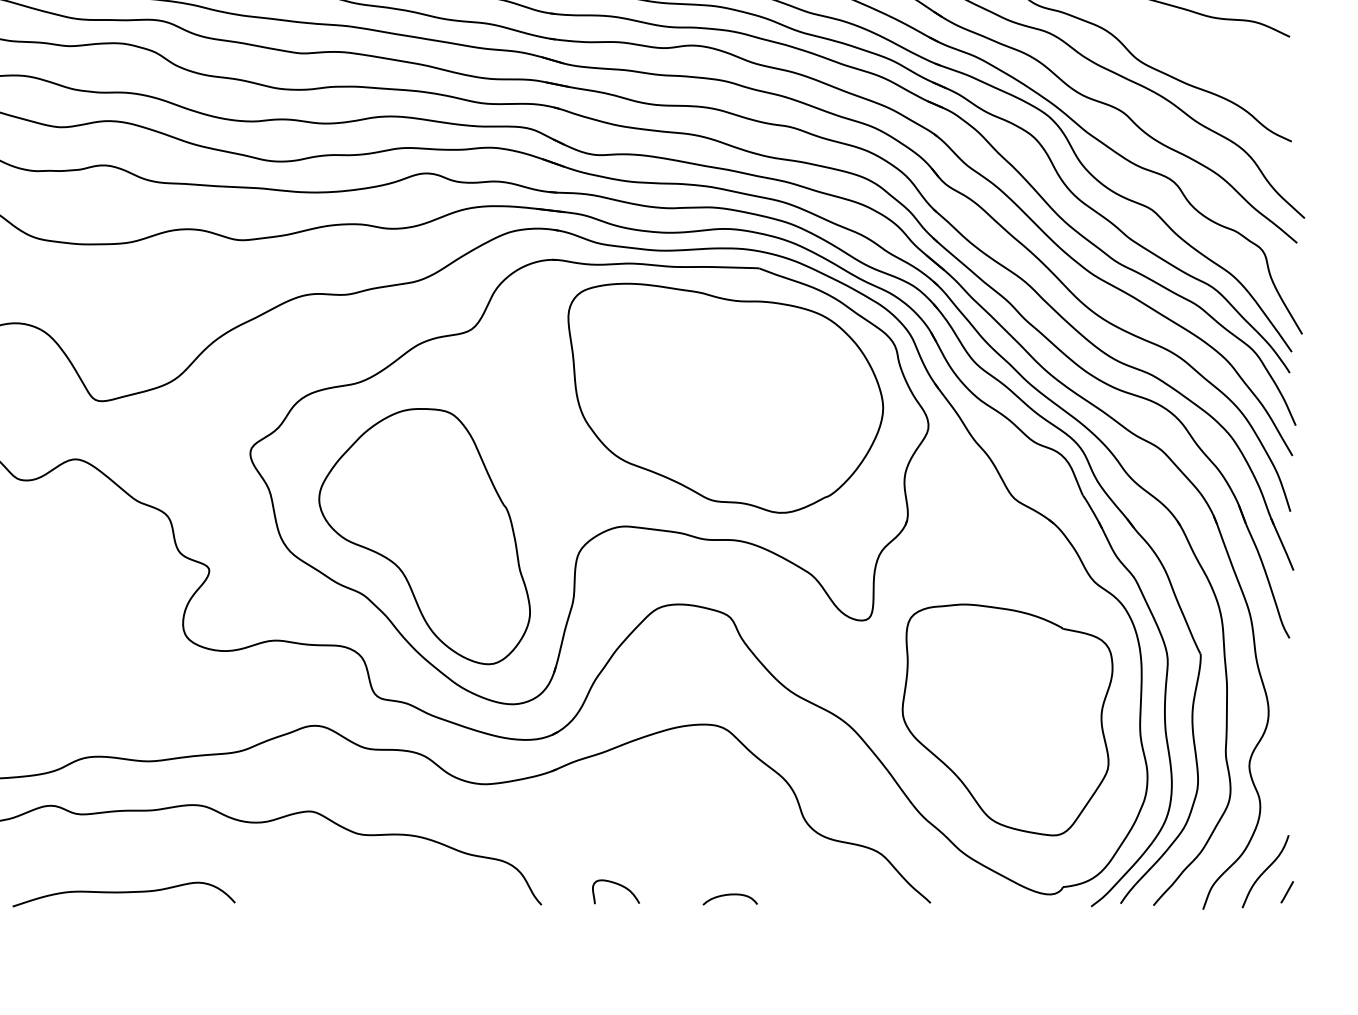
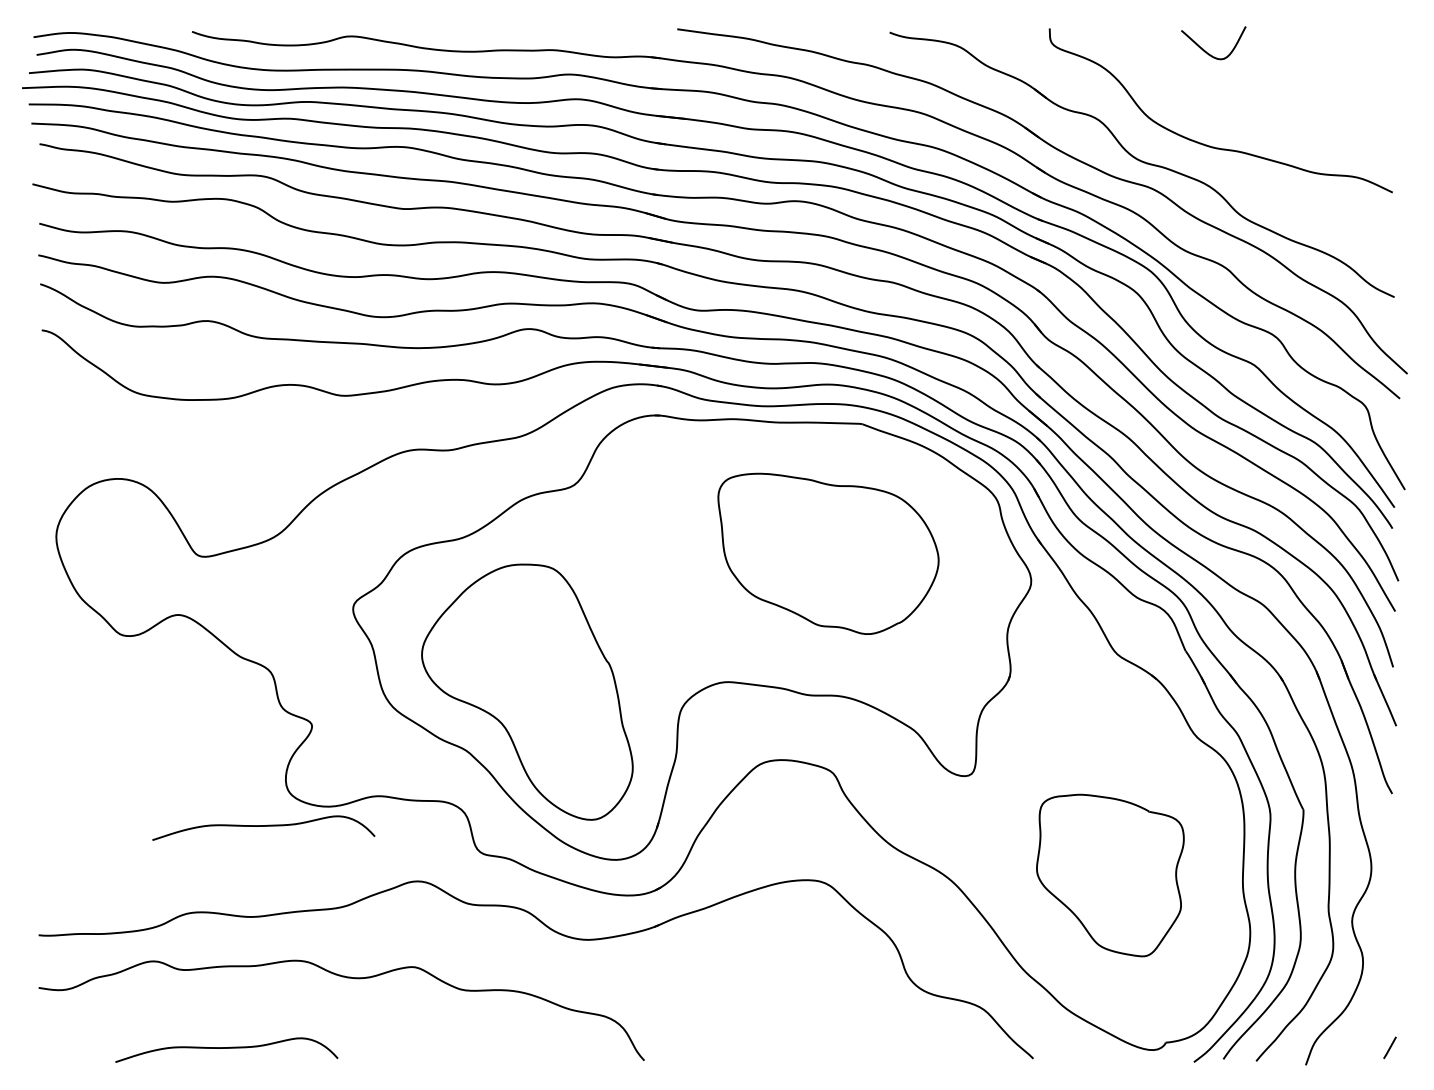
part: (725, 397) -> (828, 553), size x0.7
curve: (160, 670) -> (263, 826), added
part: (1007, 719) -> (1110, 875), size x0.7
curve: (1265, 870) -> (1368, 1026), removed
curve: (616, 884) -> (719, 1040), removed
curve: (729, 895) -> (832, 1051), removed

